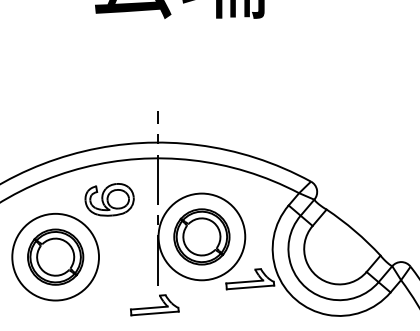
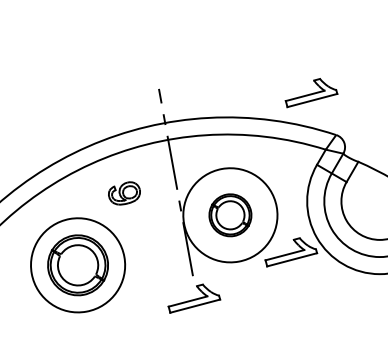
part: (294, 138) -> (310, 92), added
part: (109, 199) -> (124, 193), size x0.6
part: (201, 236) -> (229, 214), size x0.7

